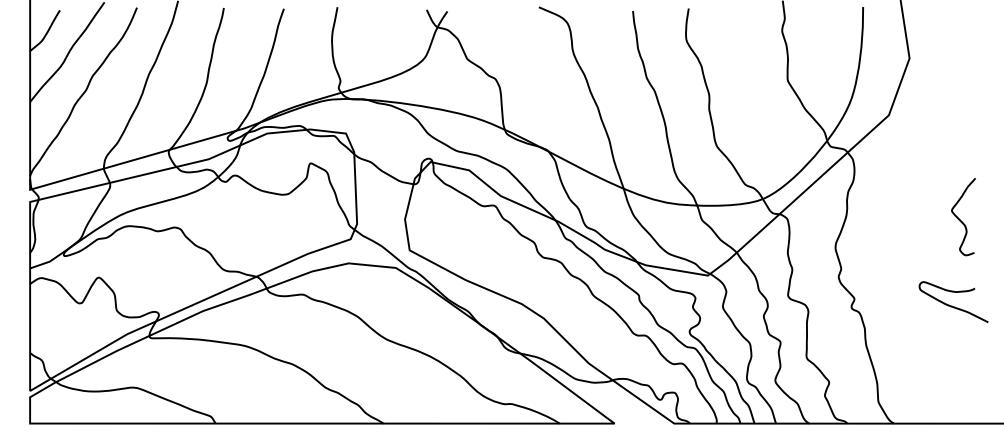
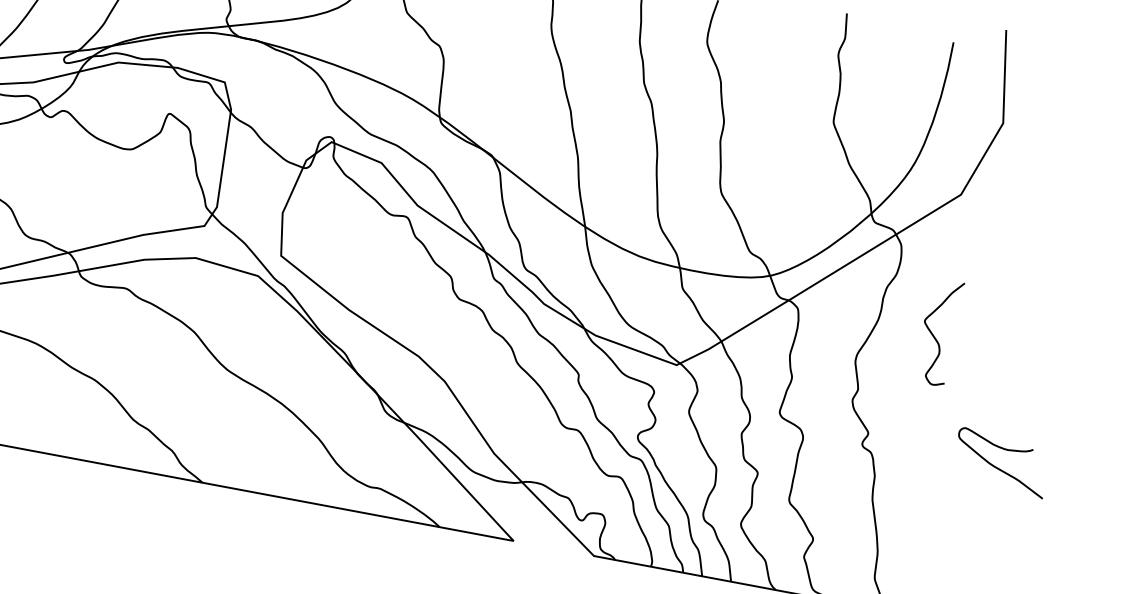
curve: (960, 219) -> (934, 335), moved

